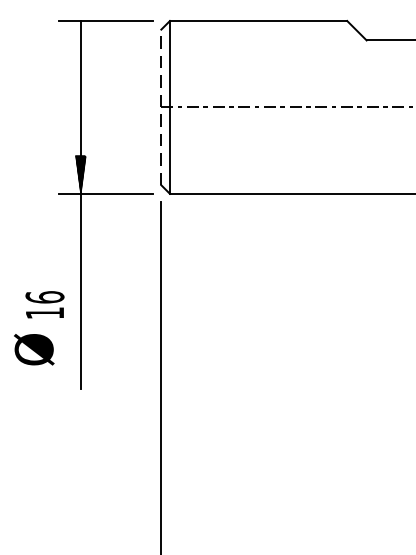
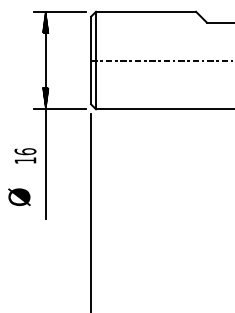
hatch: (80, 40) -> (45, 22), added
line: (161, 107) -> (91, 60), dashed -> solid
text: (44, 304) -> (25, 155), moved

